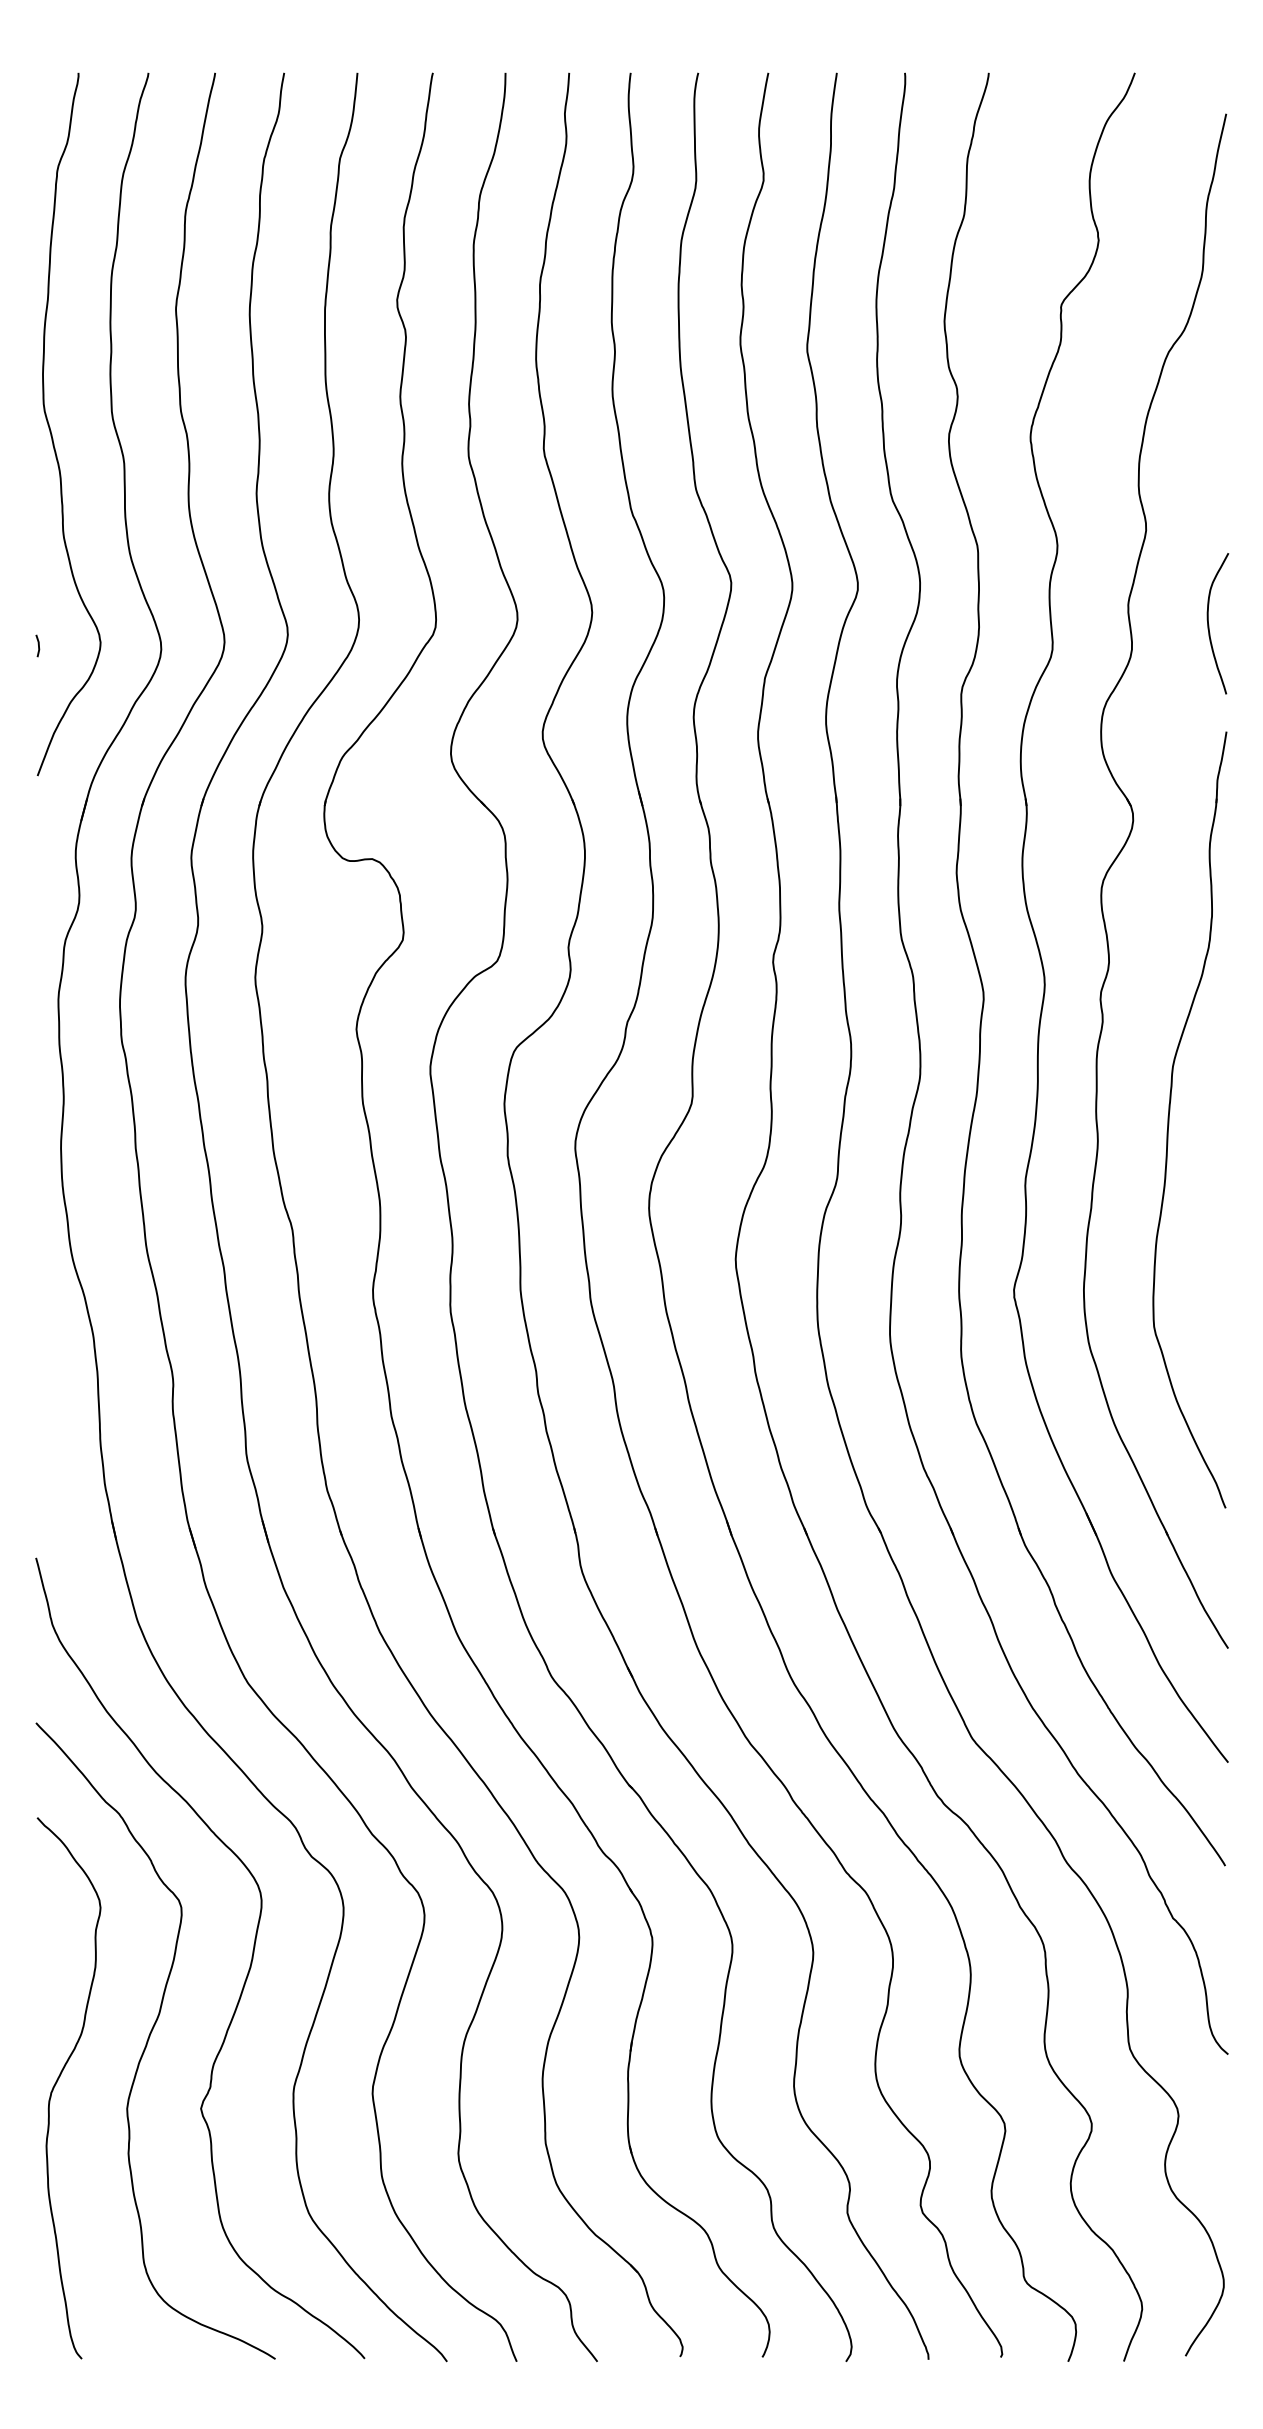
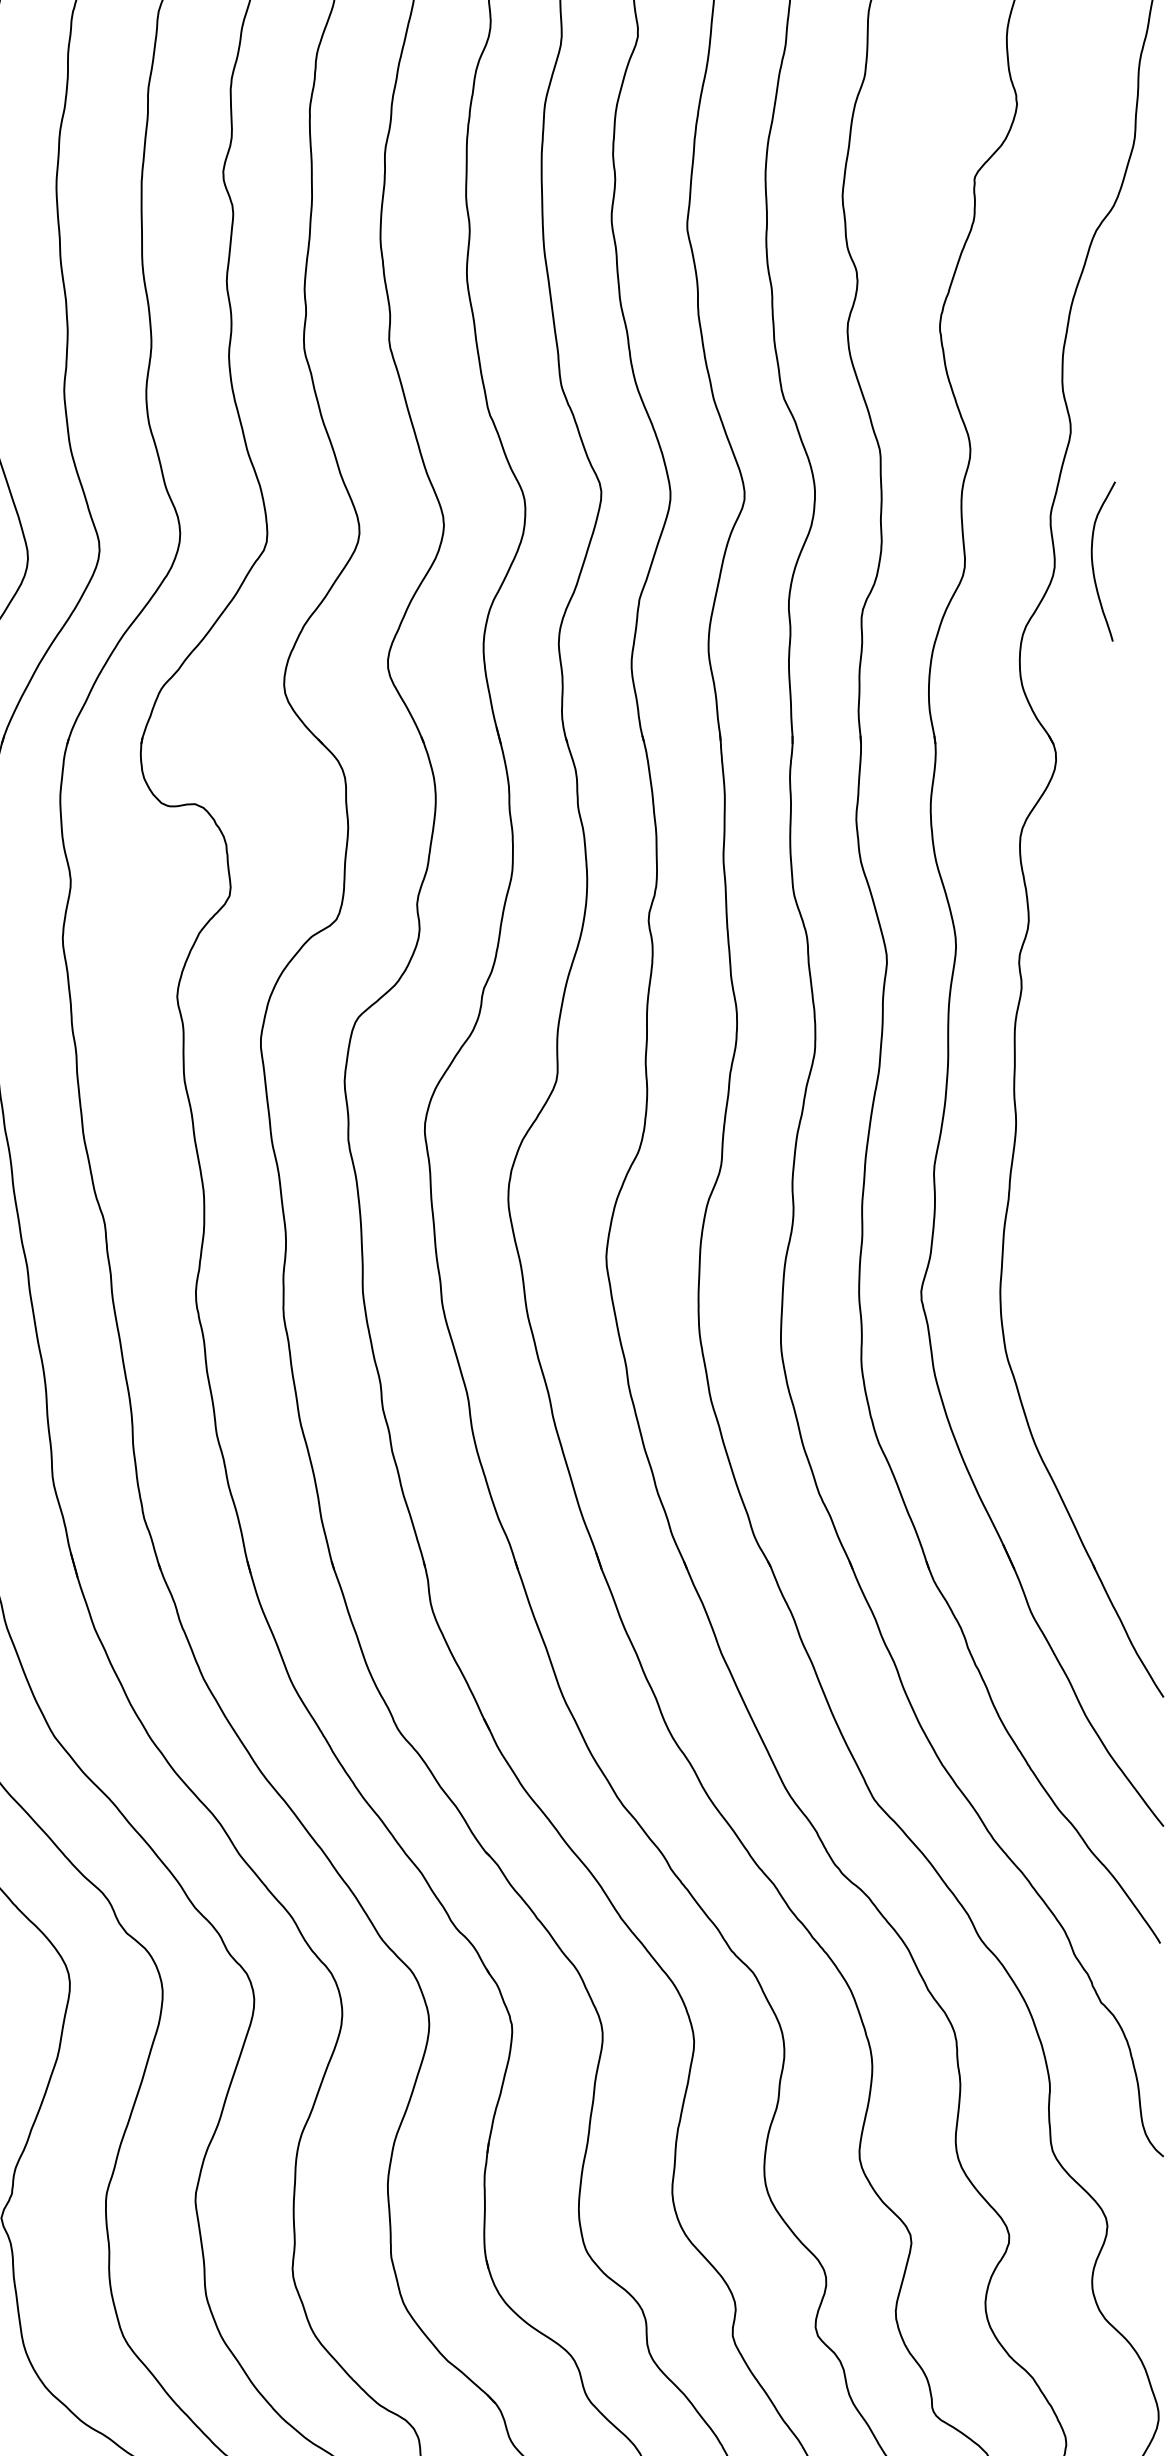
curve: (1209, 624) -> (1093, 562), moved
part: (1169, 1119) -> (1097, 1098), removed

